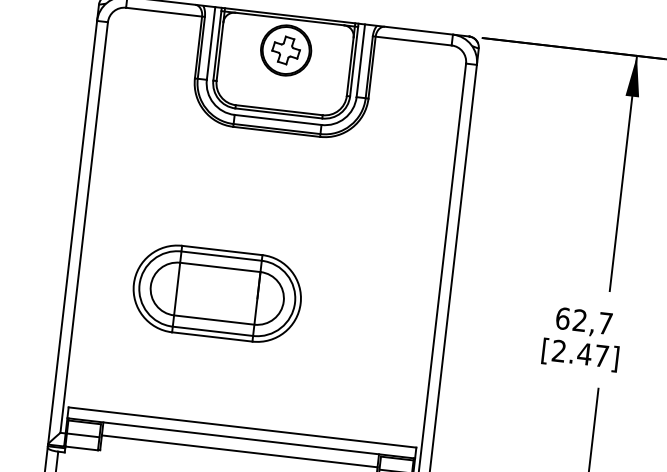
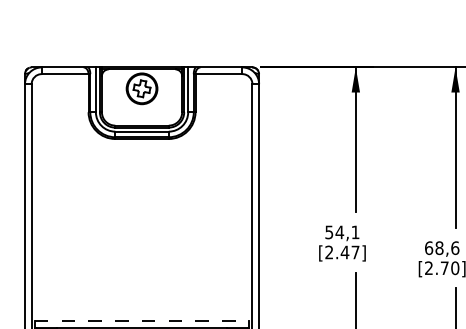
part: (217, 293) -> (117, 241), removed
text: (584, 321) -> (342, 232), 62,7 -> 54,1
line: (243, 428) -> (142, 321), solid -> dashed

